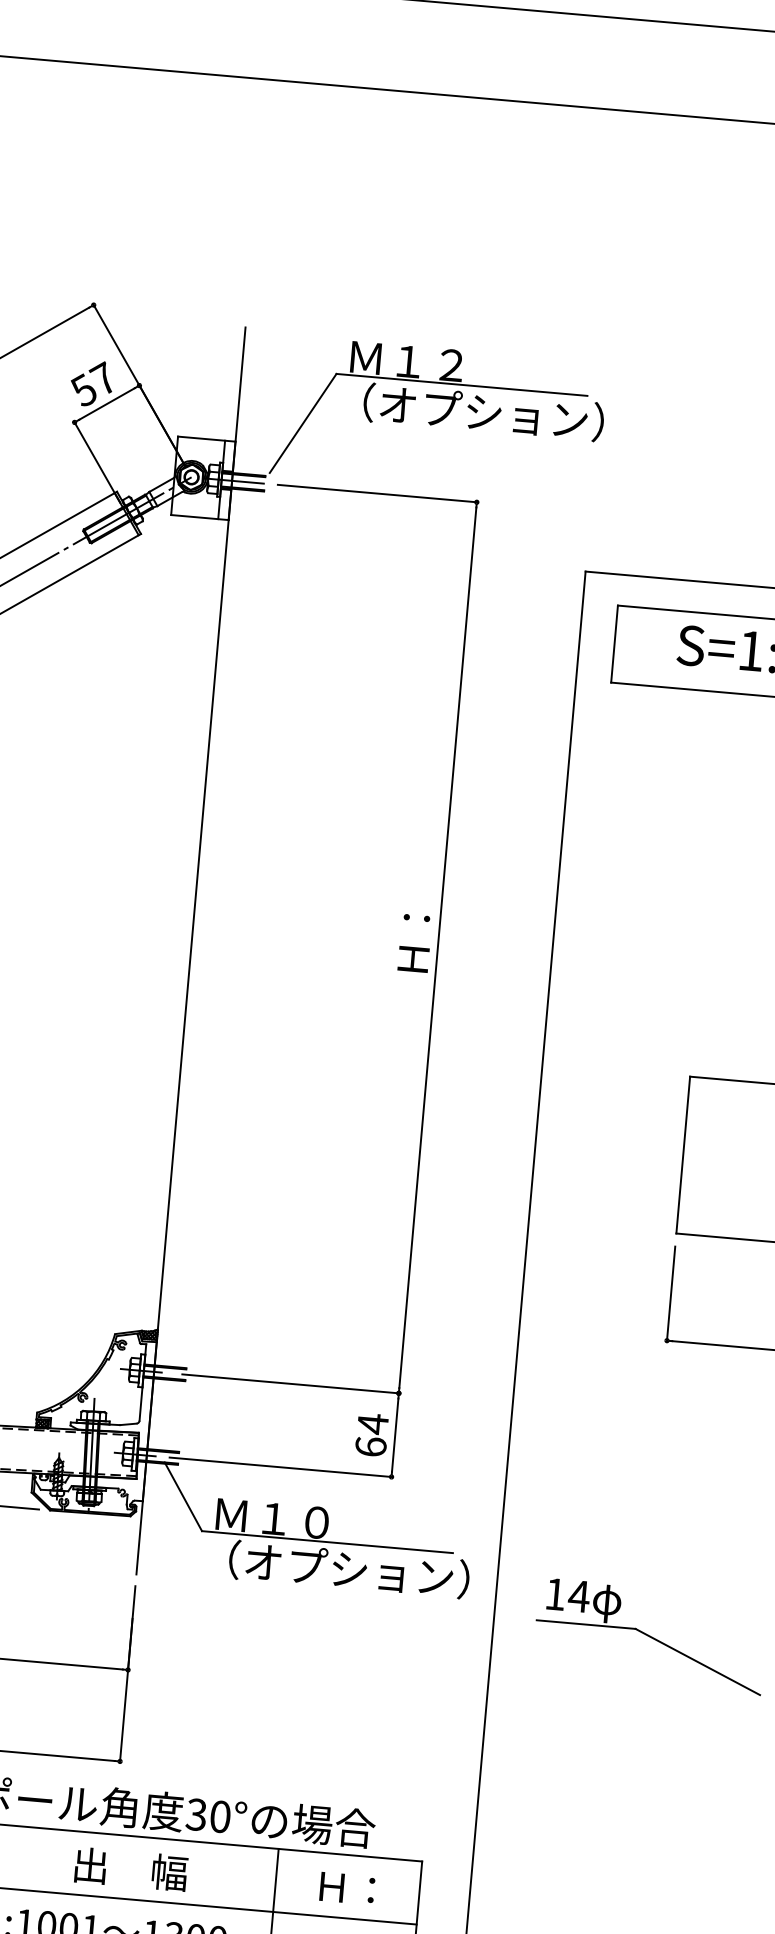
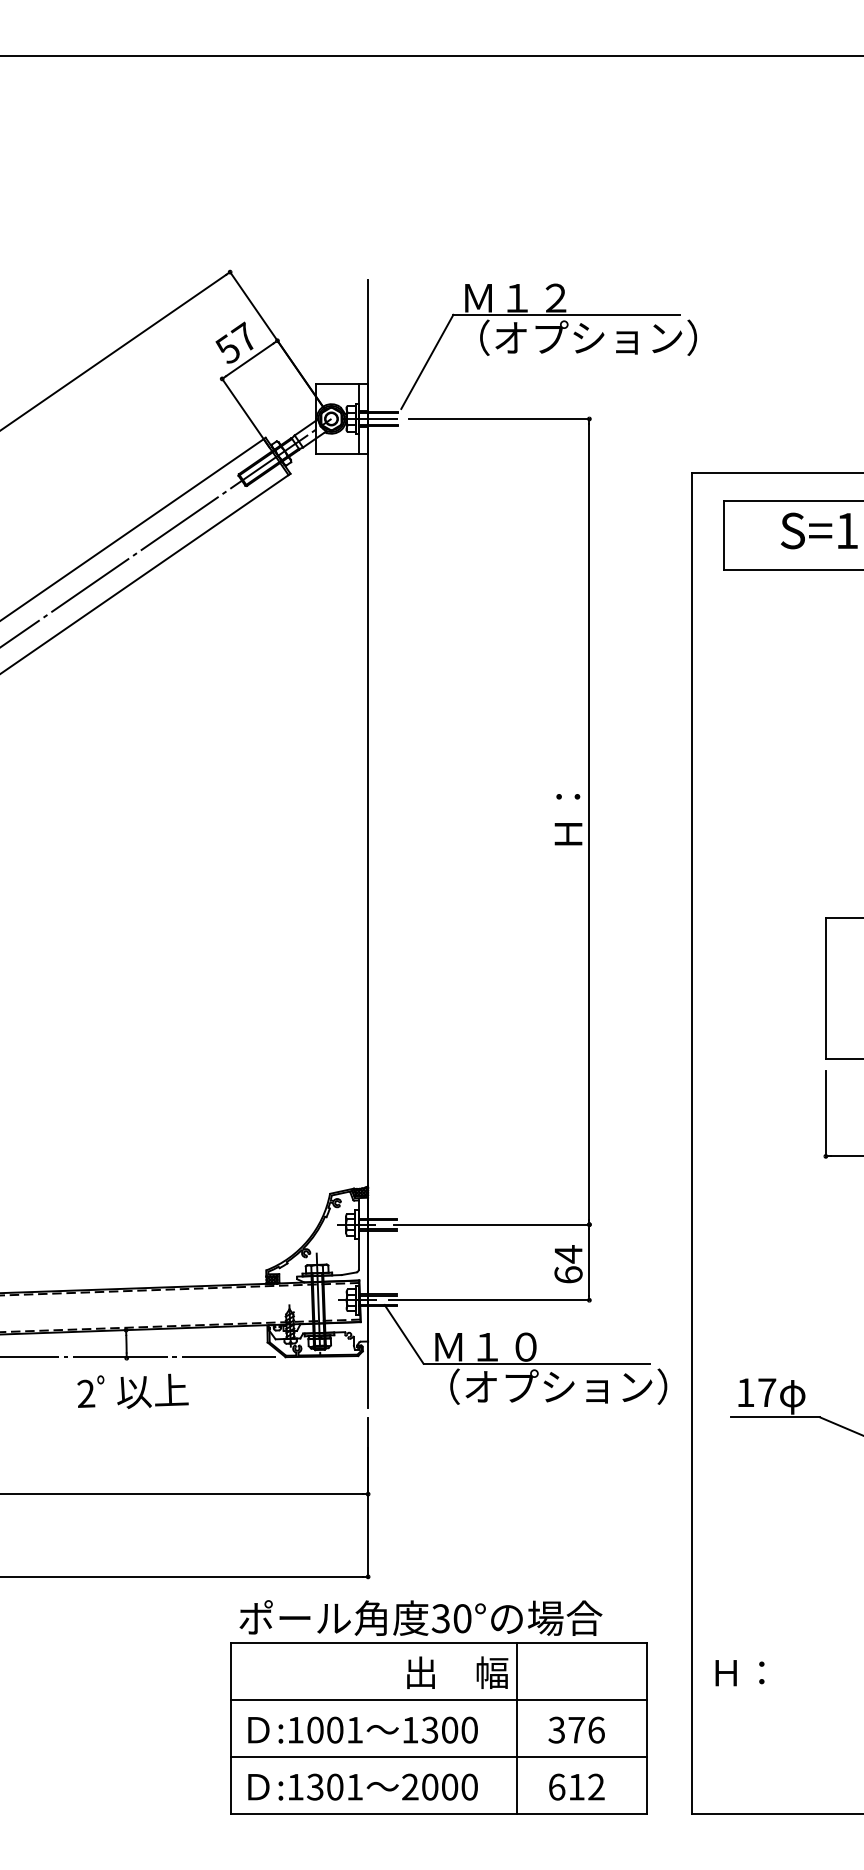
text: (578, 1596) -> (766, 1392), 14 -> 17
text: (131, 1869) -> (457, 1672), moved
text: (346, 1888) -> (739, 1673), moved

